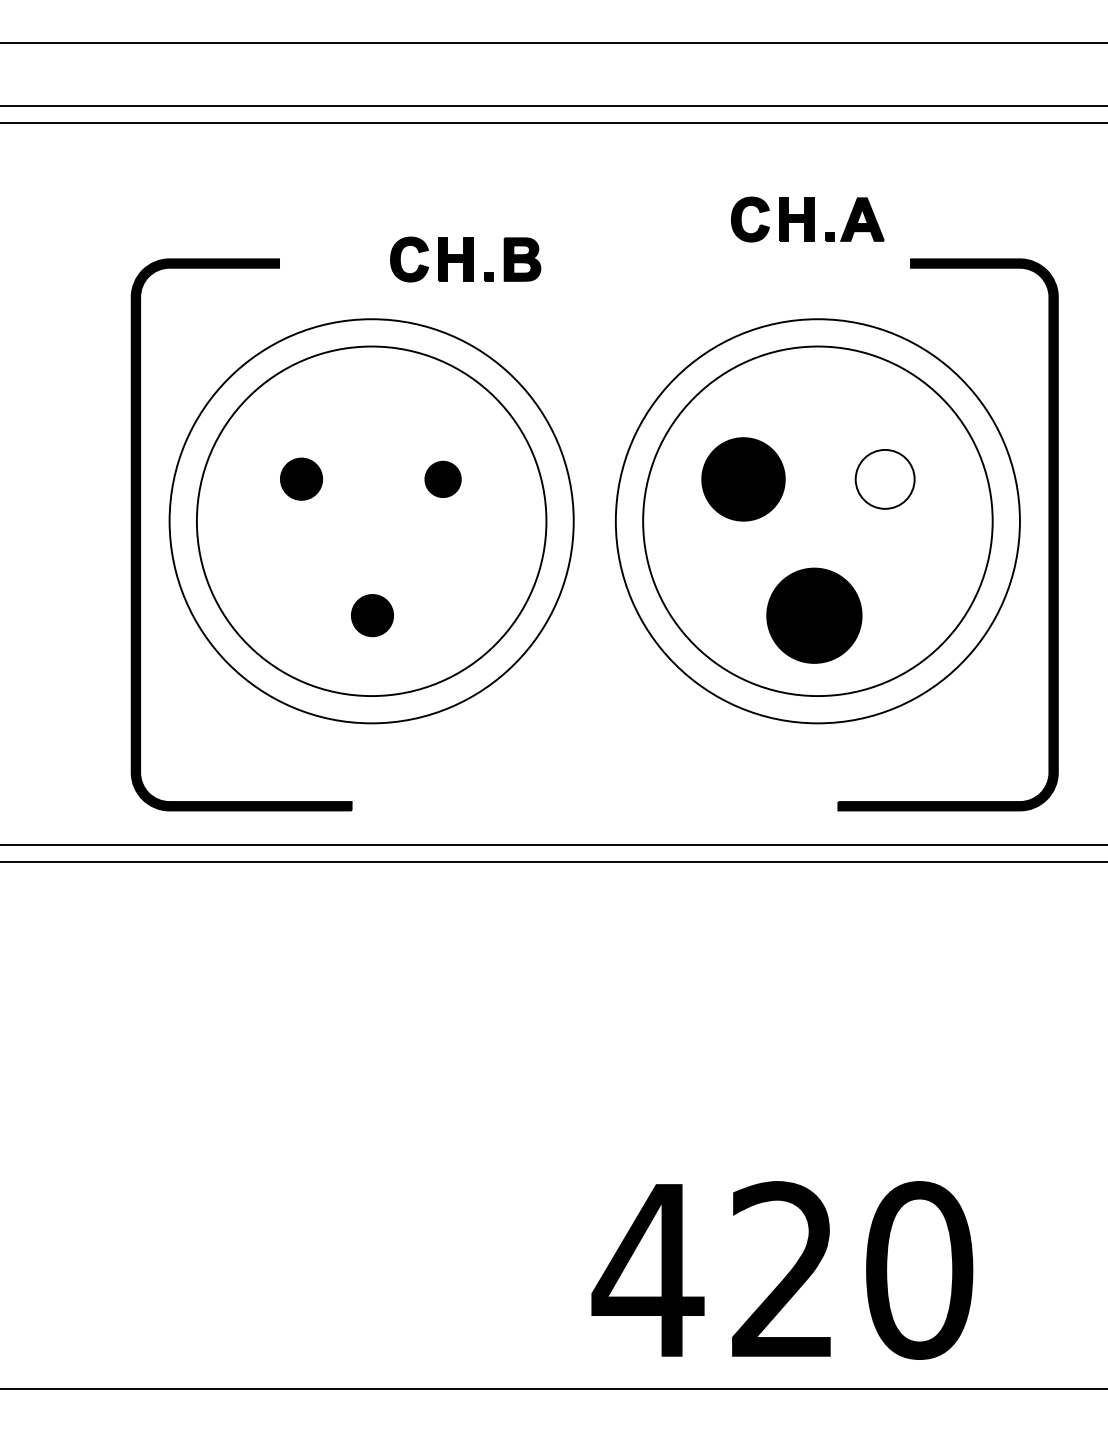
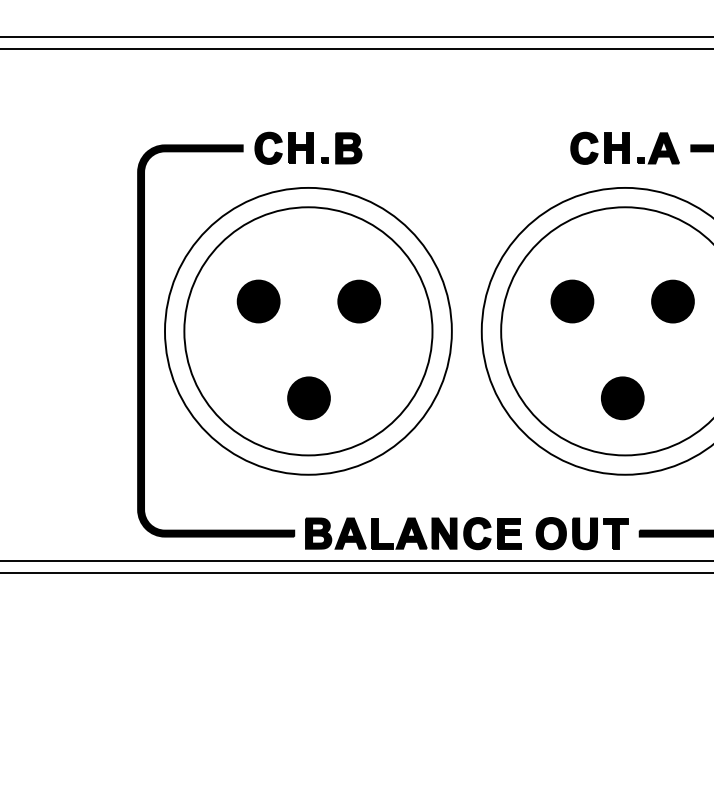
part: (807, 219) -> (624, 148), moved
part: (465, 259) -> (308, 148), moved
part: (301, 478) -> (258, 300), size x1.43
part: (743, 478) -> (572, 300), size x0.71
fill: (884, 478) -> (672, 300), added
part: (442, 479) -> (358, 301), size x1.67
part: (372, 615) -> (309, 398), size x1.43
part: (814, 615) -> (622, 398), size x0.62
part: (594, 806) -> (466, 533), added

